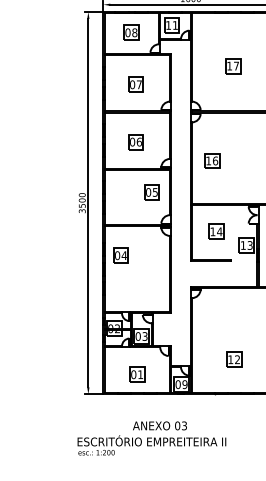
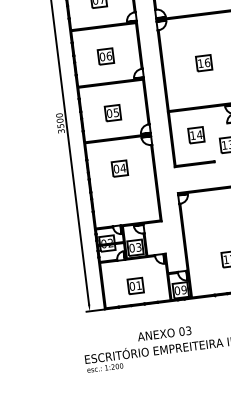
part: (212, 160) -> (204, 62), moved
part: (151, 192) -> (112, 113), moved
part: (120, 255) -> (119, 168), moved

